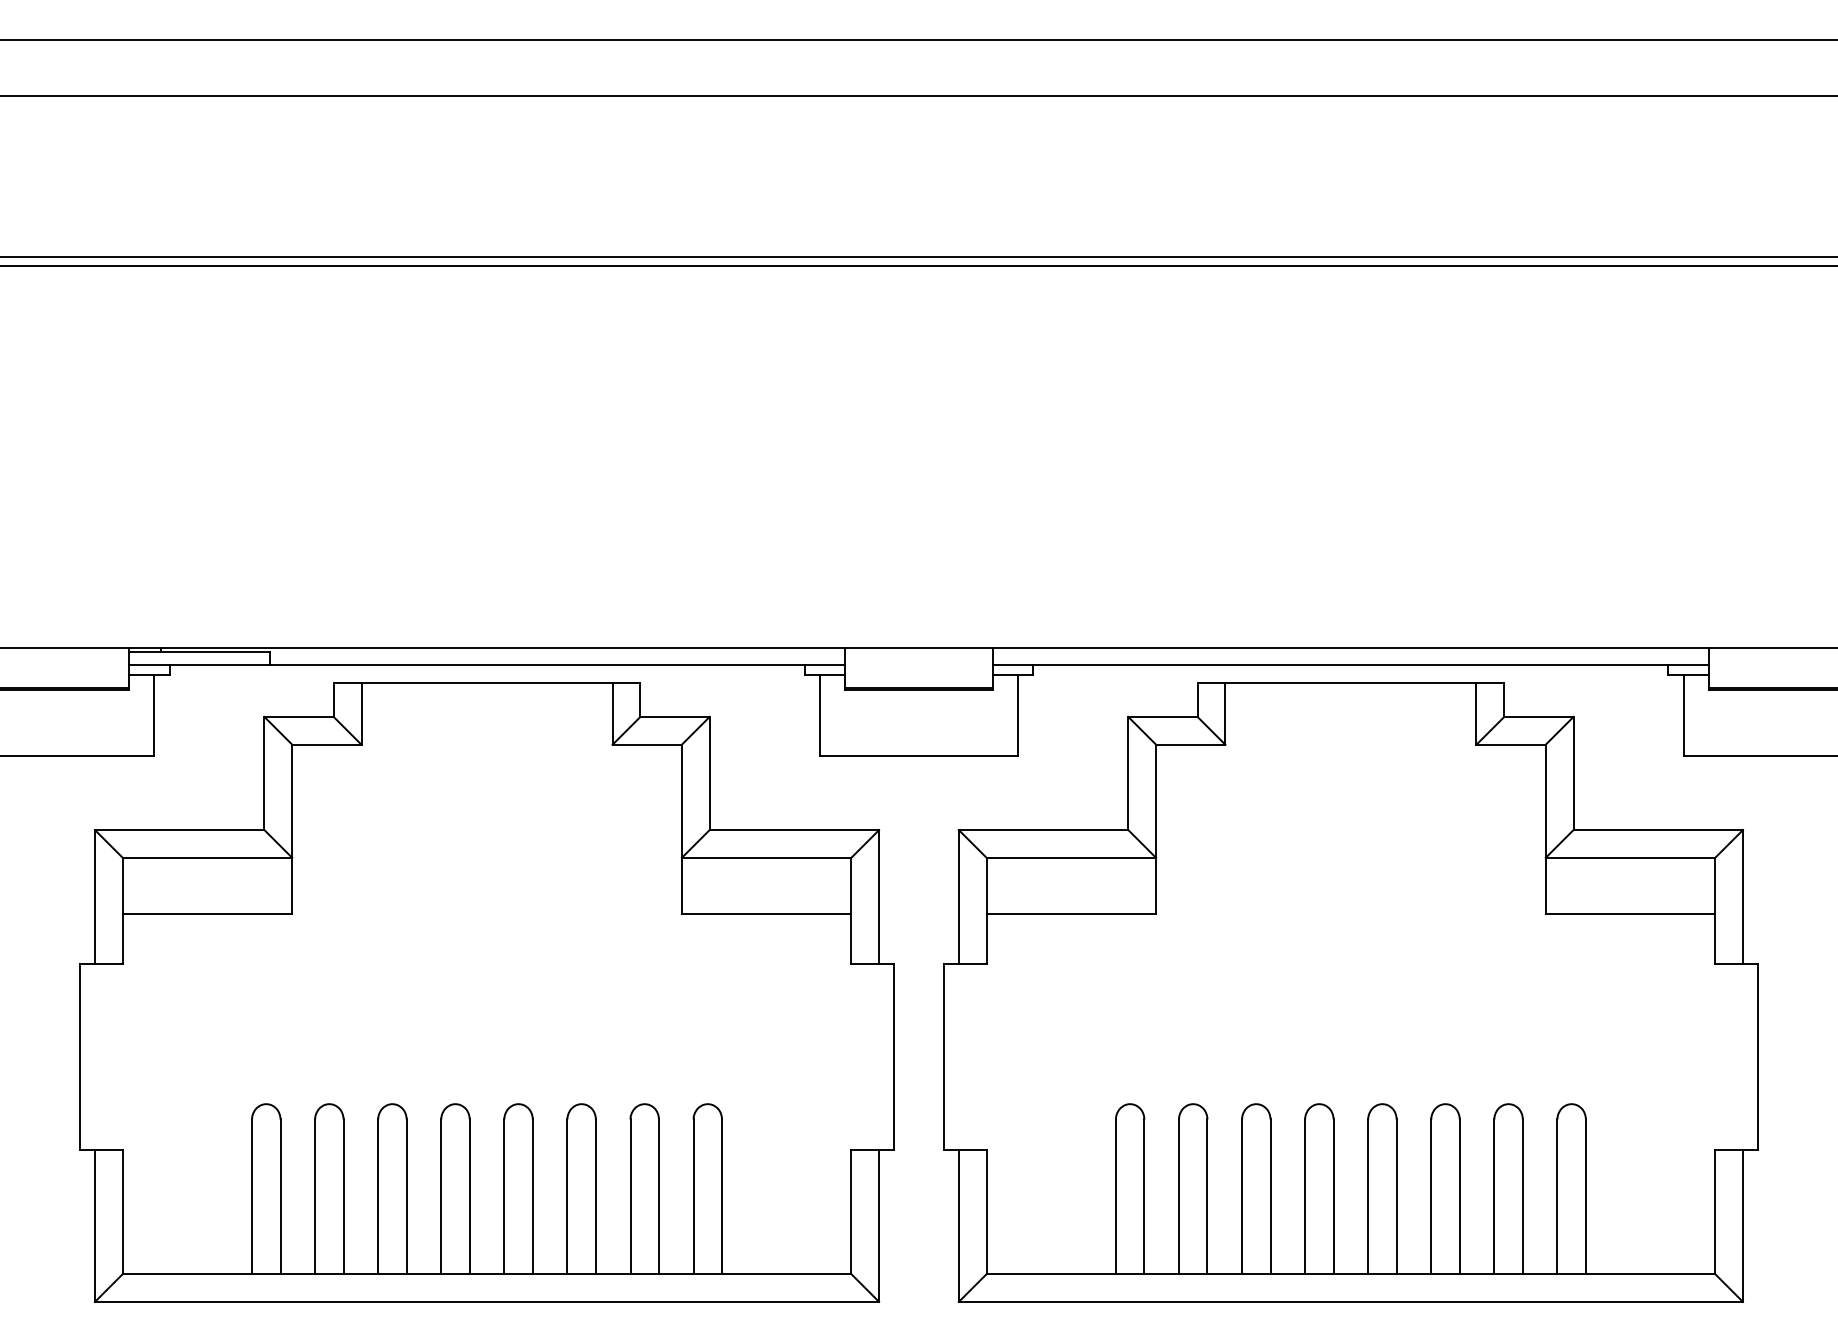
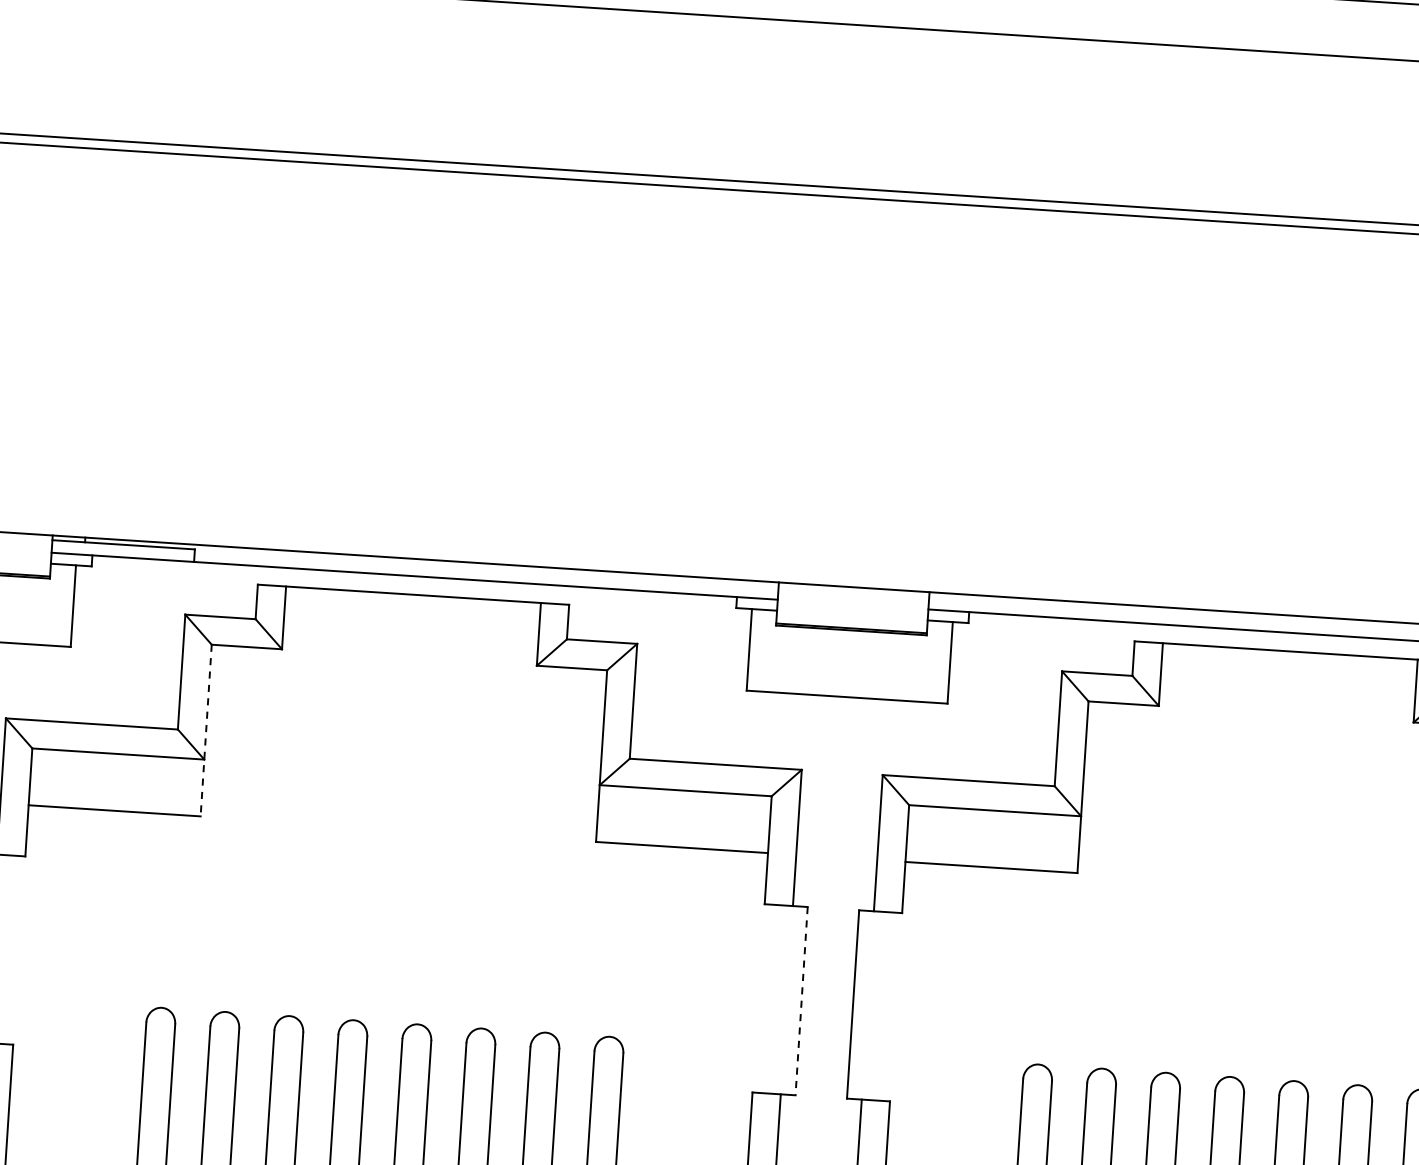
line: (292, 829) -> (206, 730), solid -> dashed
line: (893, 1057) -> (801, 1001), solid -> dashed

